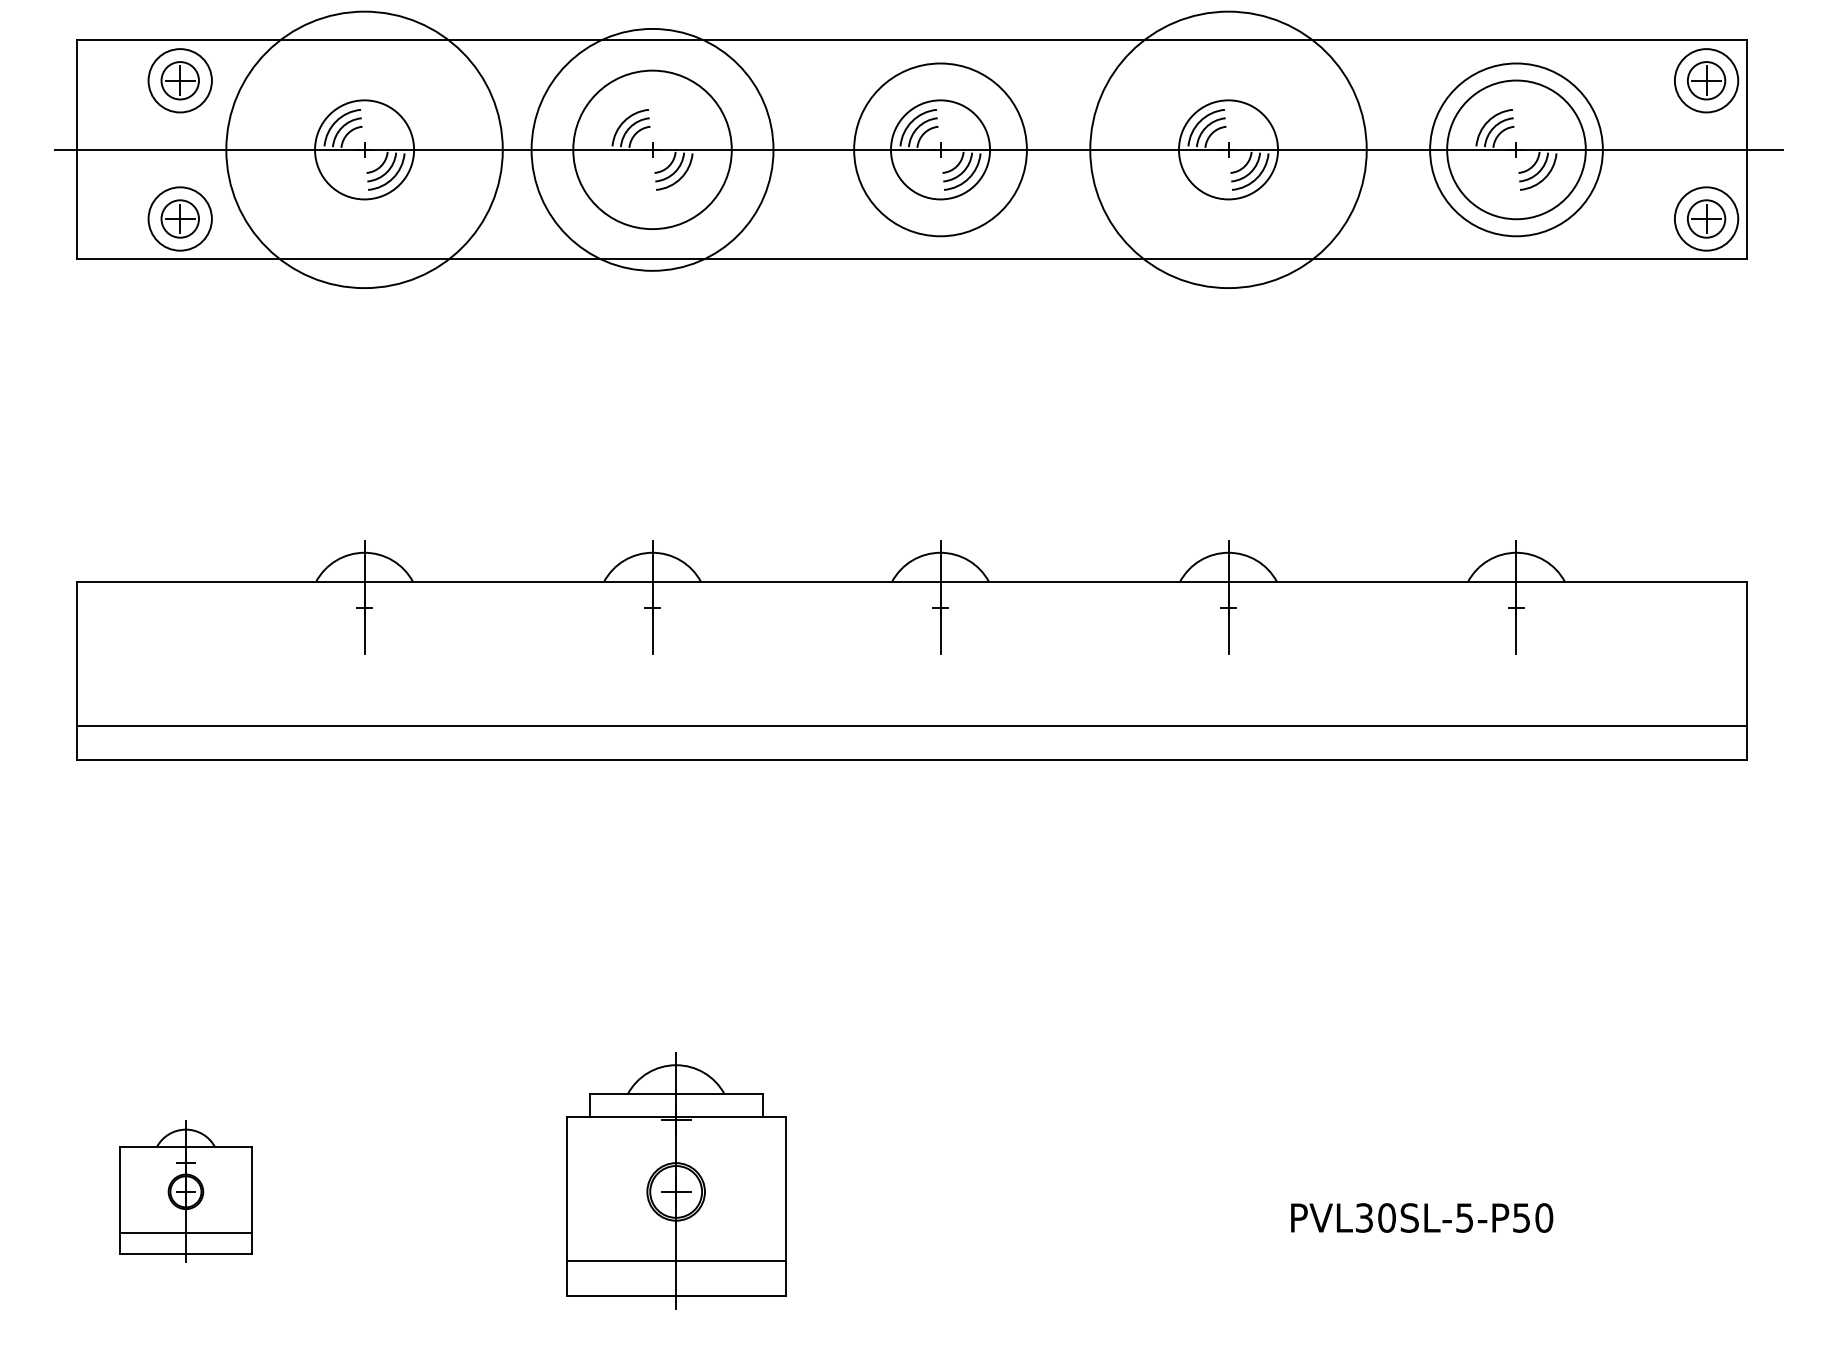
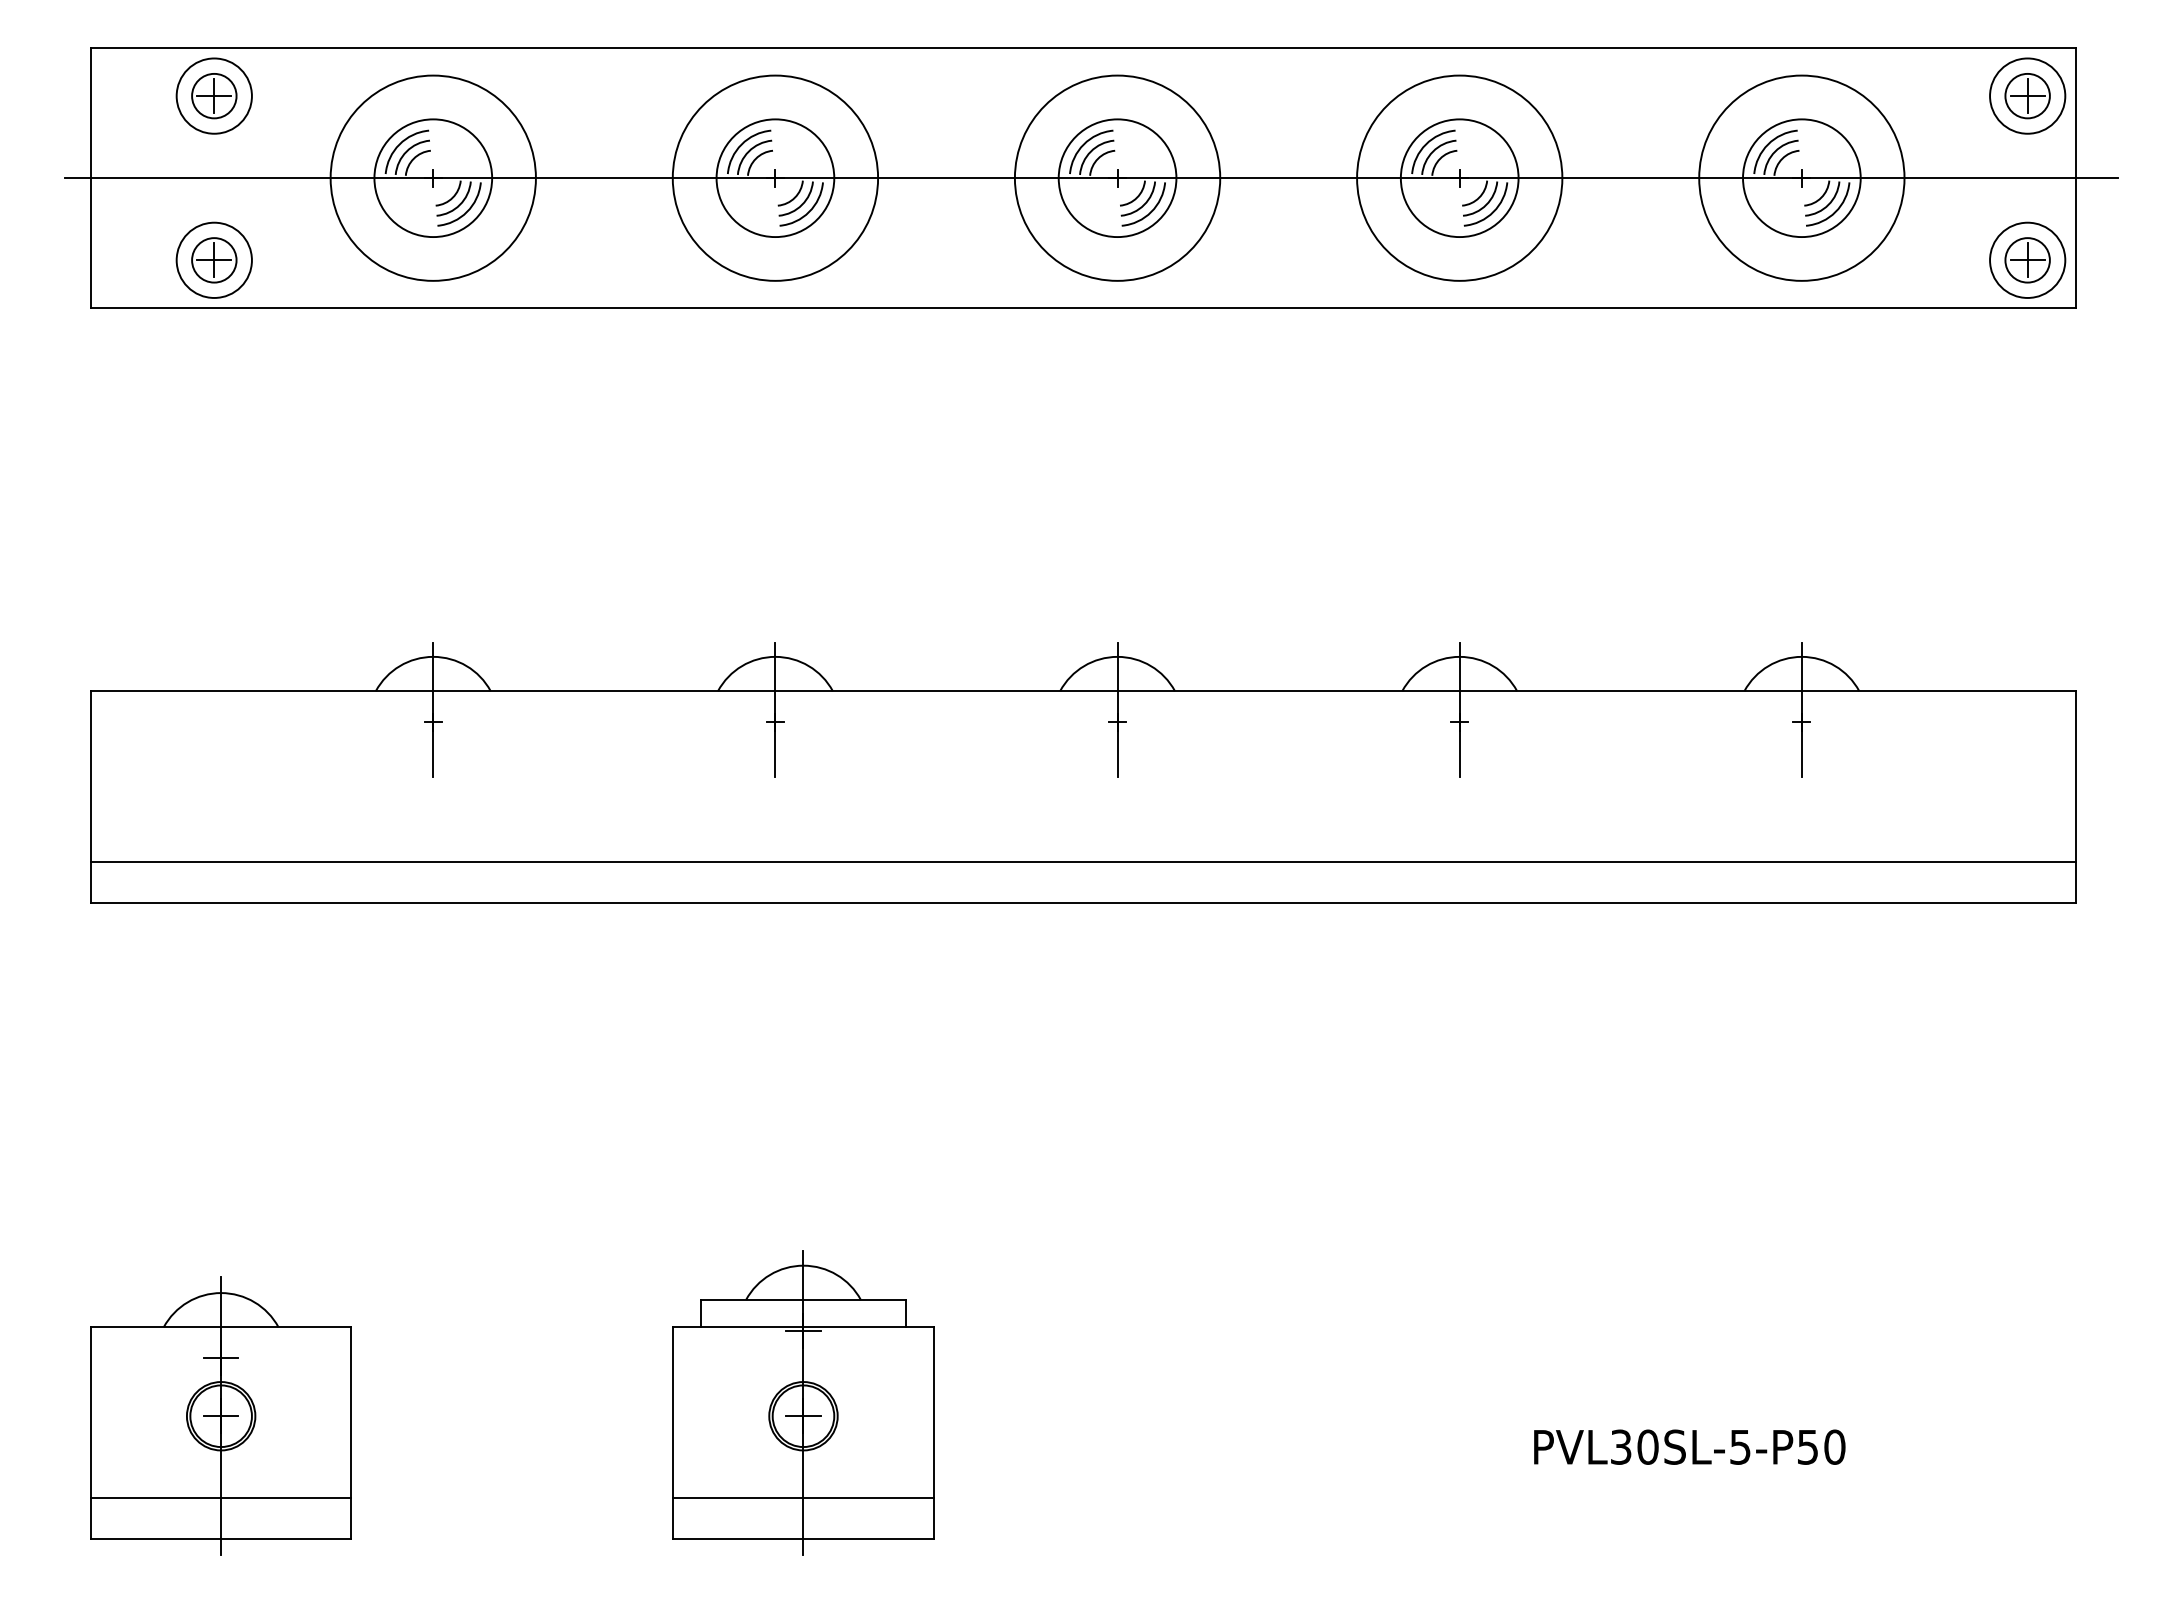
circle: (363, 149) -> (432, 177), size x0.62
circle: (652, 149) -> (775, 177), size x0.71
circle: (1228, 149) -> (1459, 177), size x0.62
circle: (652, 150) -> (775, 178), size x0.62
circle: (1516, 150) -> (1801, 178), size x0.71
part: (185, 1191) -> (220, 1415), size x1.67

